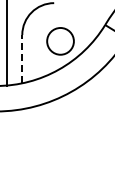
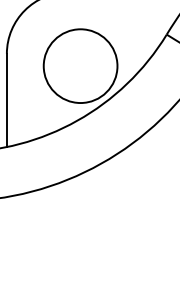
circle: (60, 41) -> (80, 66), size x1.43
line: (22, 58) -> (7, 99), dashed -> solid

